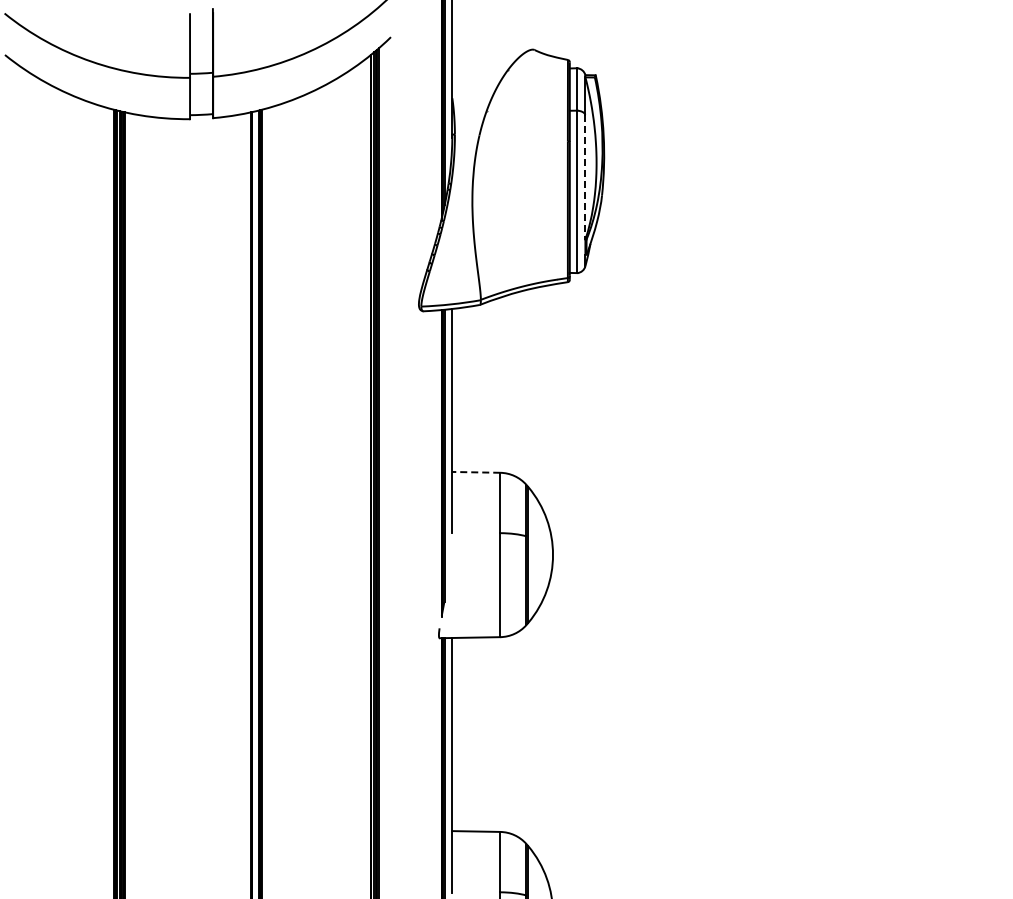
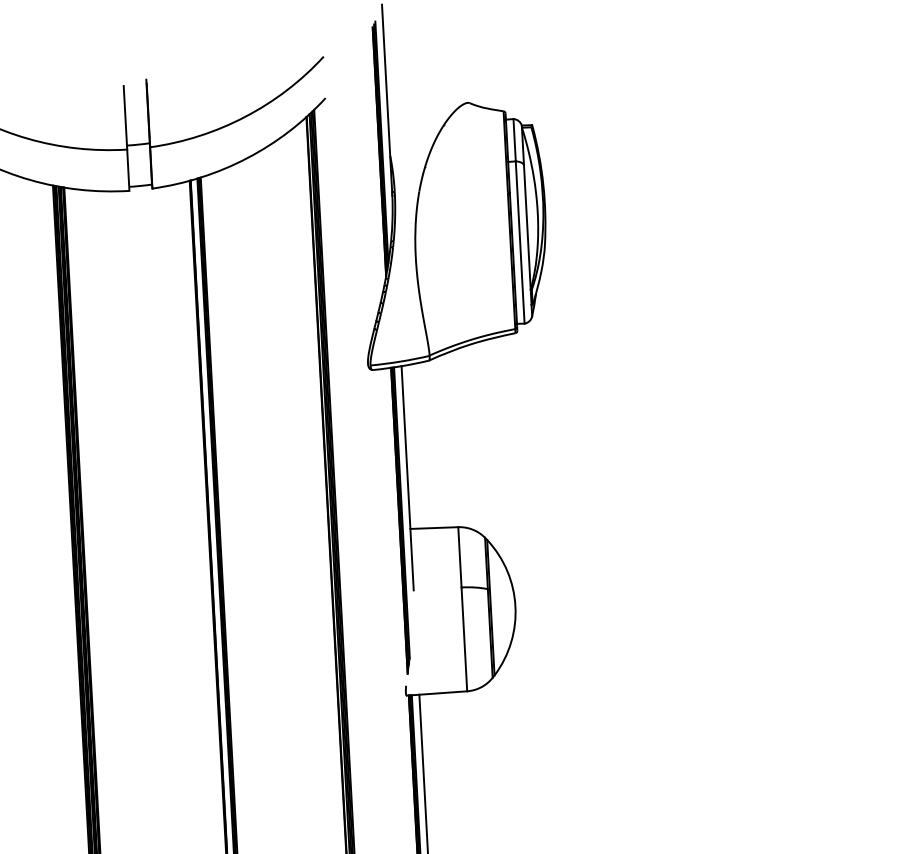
line: (585, 177) -> (527, 227), dashed -> solid
line: (476, 472) -> (434, 528), dashed -> solid

